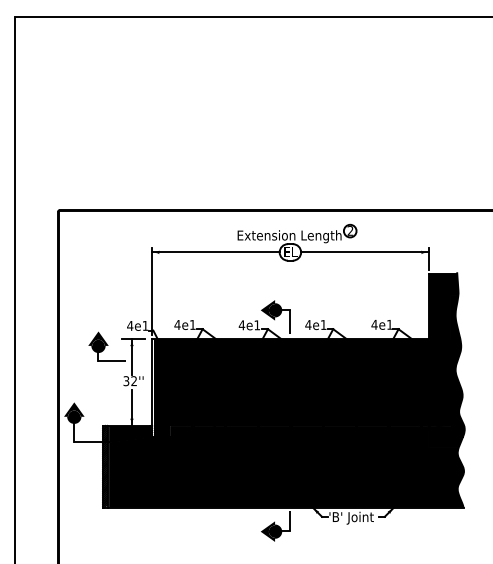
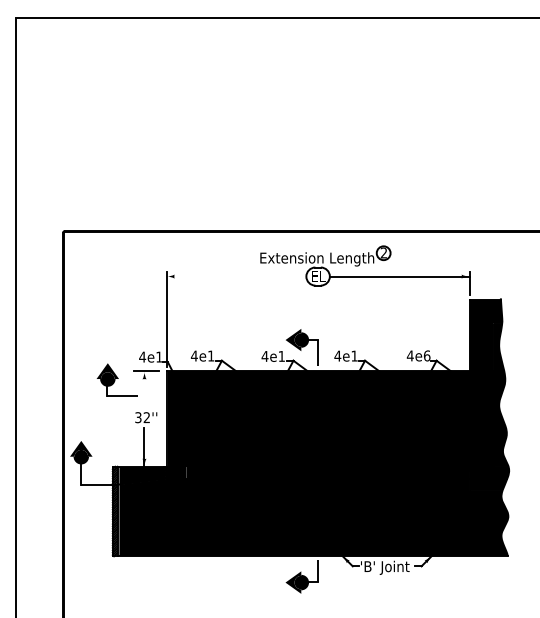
line: (215, 252) -> (236, 276), removed
text: (389, 324) -> (426, 355), 4e1 -> 4e6
line: (132, 356) -> (145, 390), removed

